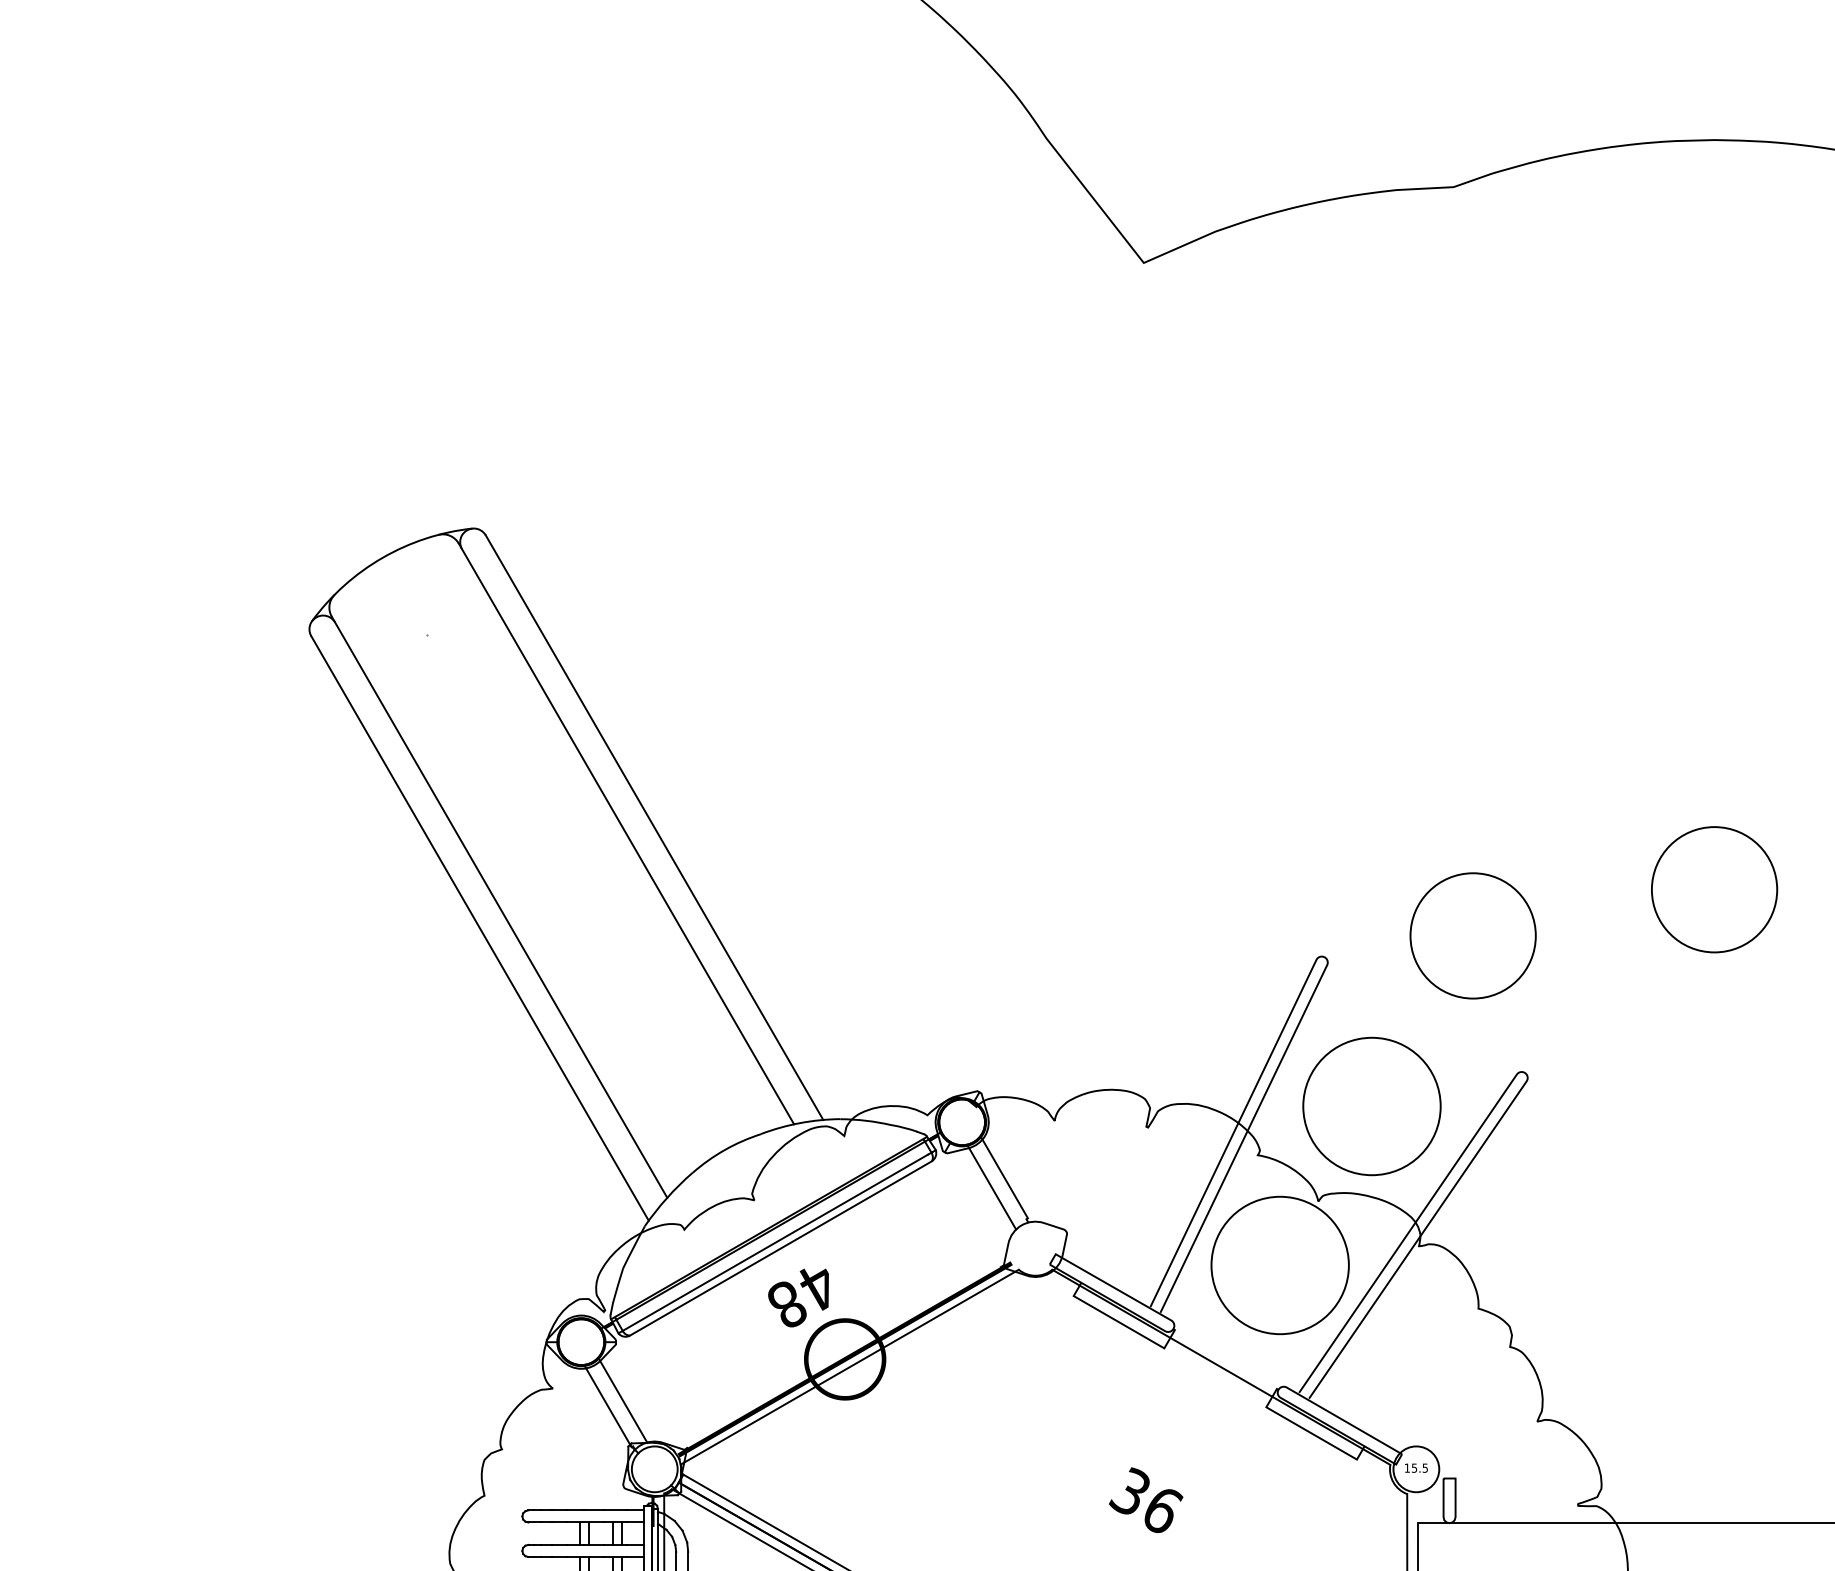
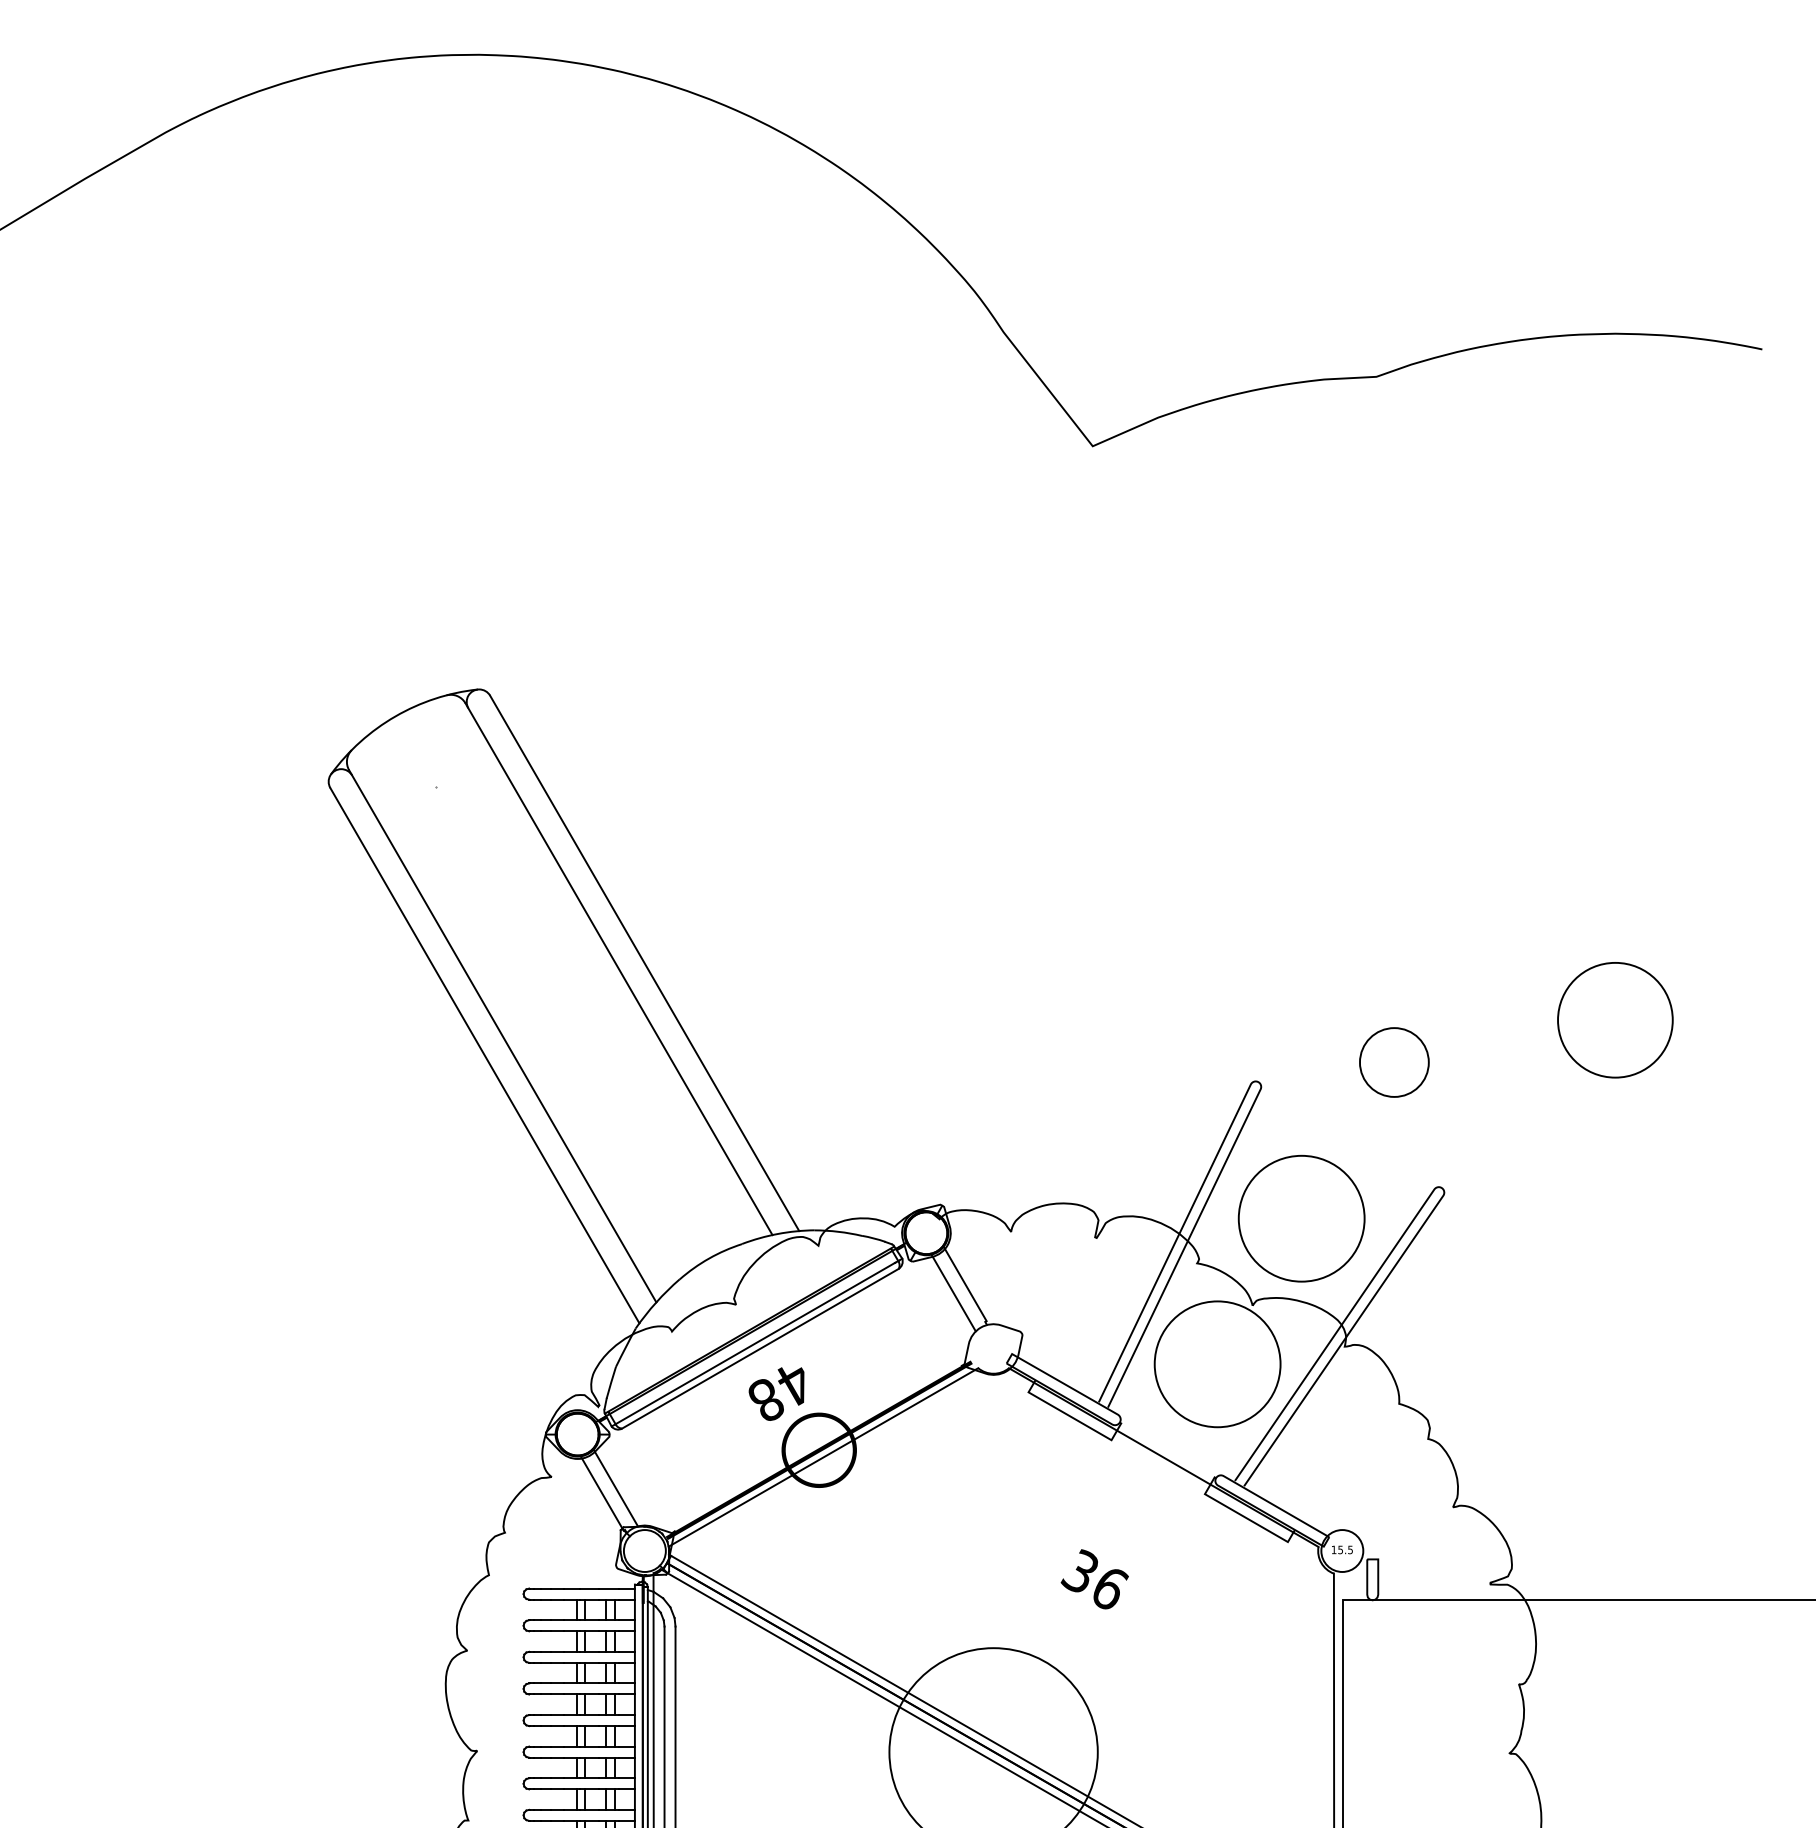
part: (1473, 935) -> (1394, 1062), size x0.6

